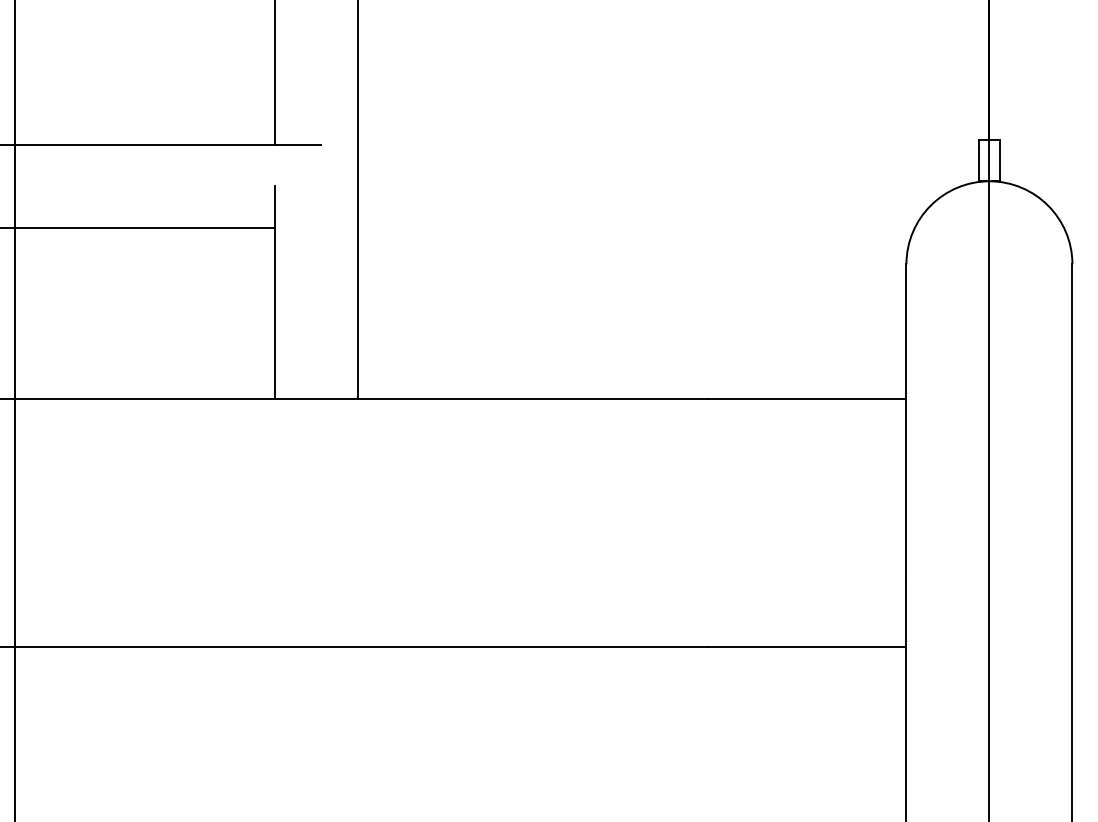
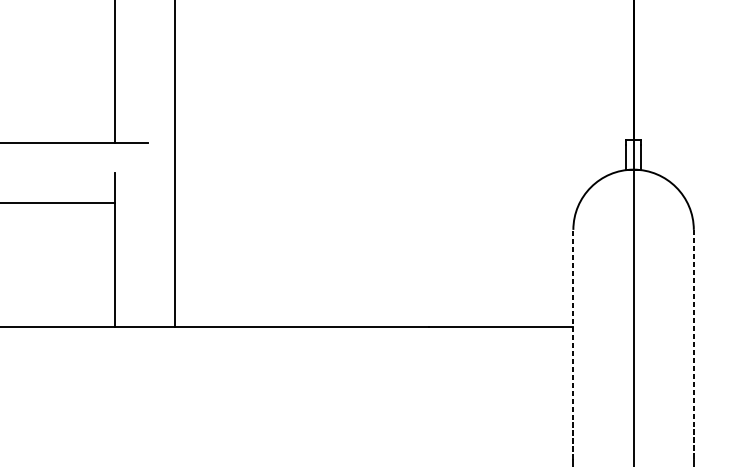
line: (906, 421) -> (573, 343), solid -> dashed
line: (1072, 422) -> (693, 344), solid -> dashed

